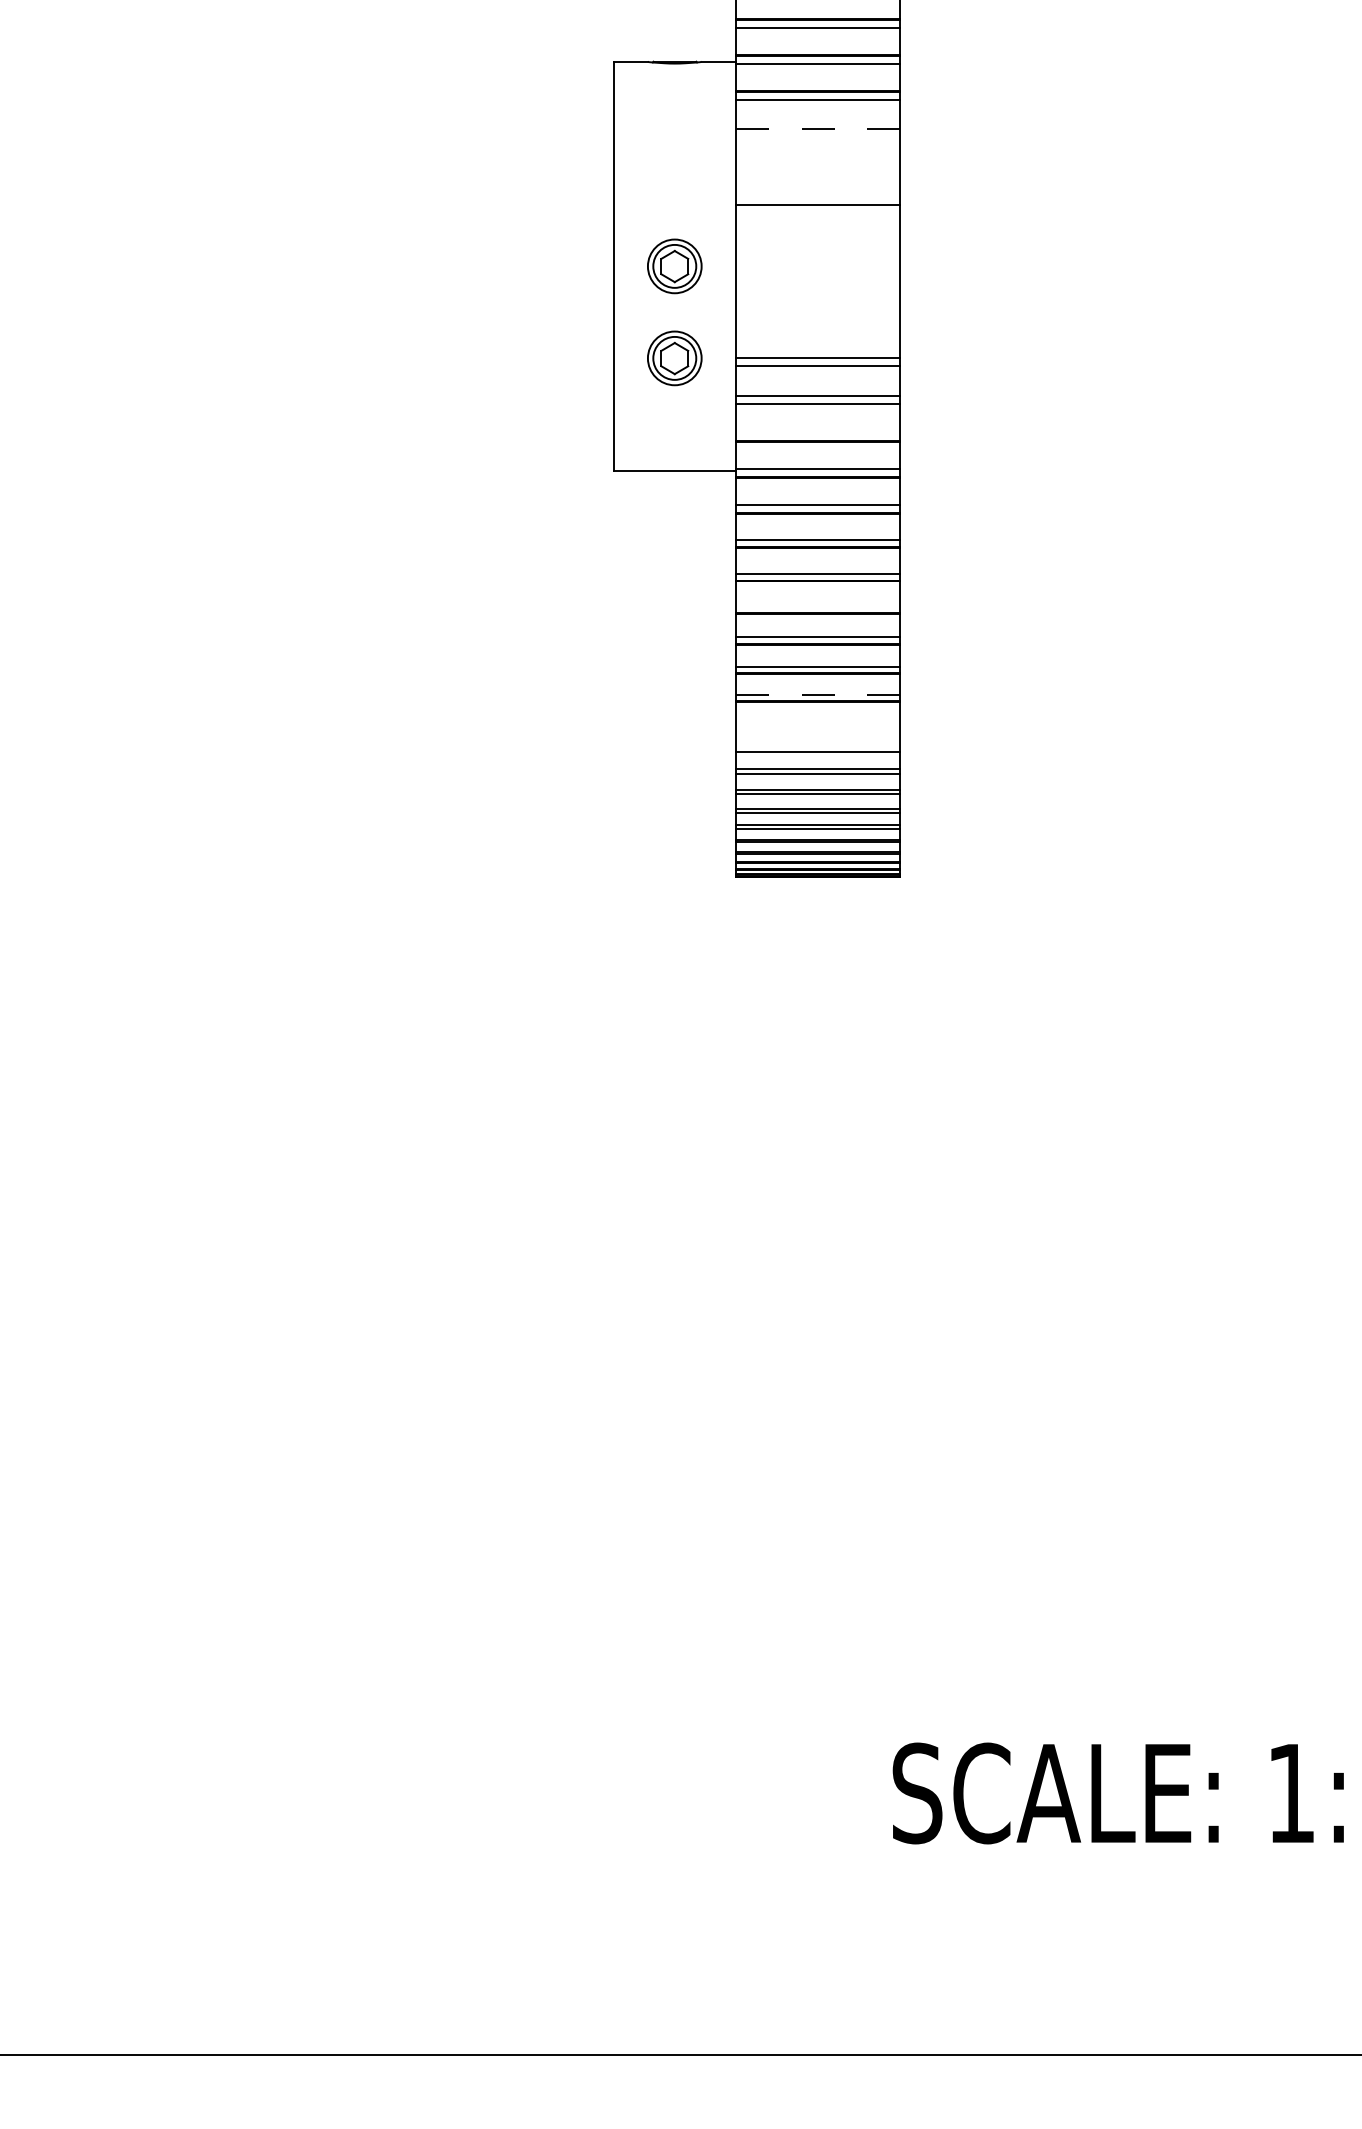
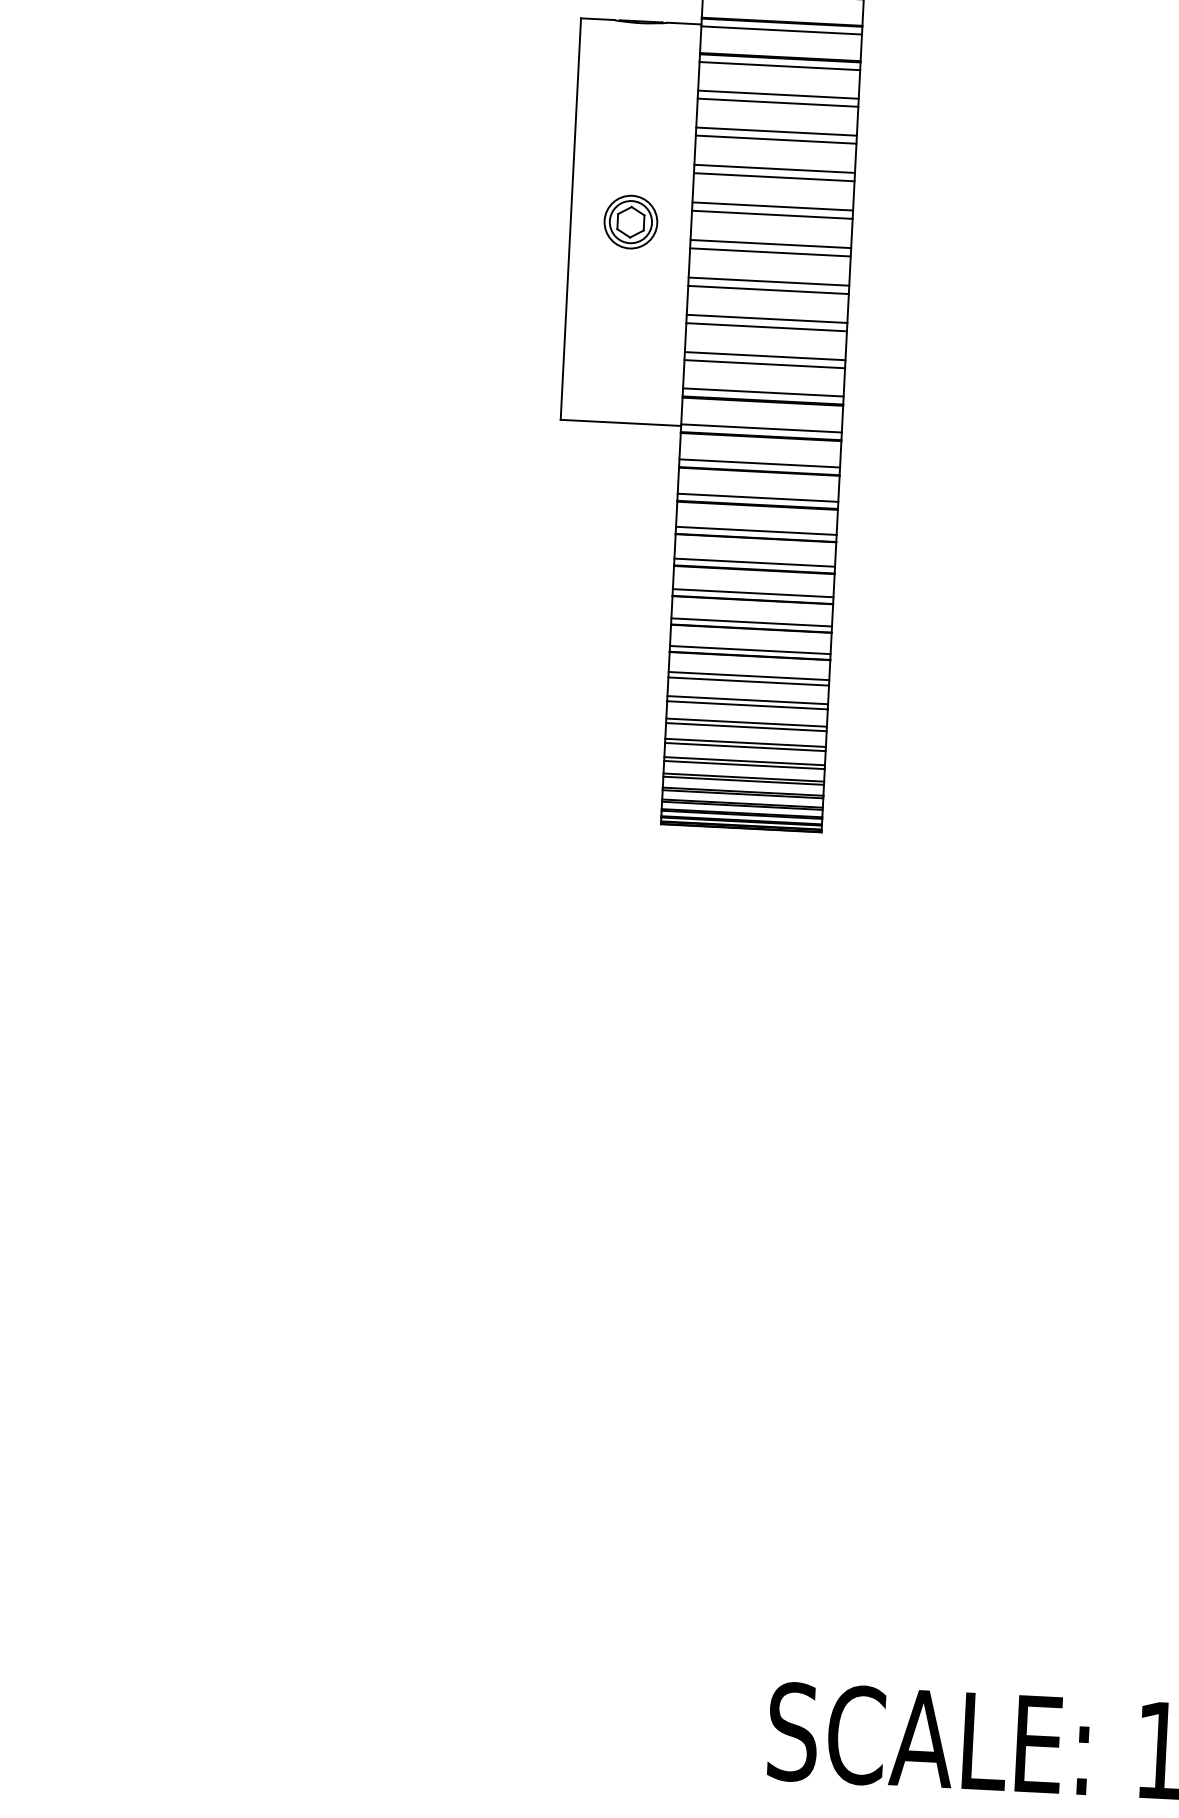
line: (818, 129) -> (778, 94), dashed -> solid
line: (818, 137) -> (778, 102), added
line: (818, 166) -> (776, 131), added
line: (818, 175) -> (776, 140), added
line: (818, 213) -> (774, 177), added
line: (818, 243) -> (773, 206), added
line: (818, 251) -> (772, 214), added
line: (818, 281) -> (771, 244), added
line: (818, 290) -> (770, 252), added
line: (818, 319) -> (769, 281), added
line: (818, 328) -> (768, 290), added
part: (674, 358) -> (626, 312), removed
line: (818, 432) -> (763, 392), added
line: (818, 606) -> (754, 562), added
line: (818, 695) -> (750, 650), dashed -> solid
line: (818, 721) -> (749, 675), added
line: (818, 727) -> (748, 681), added
line: (818, 746) -> (748, 700), added

